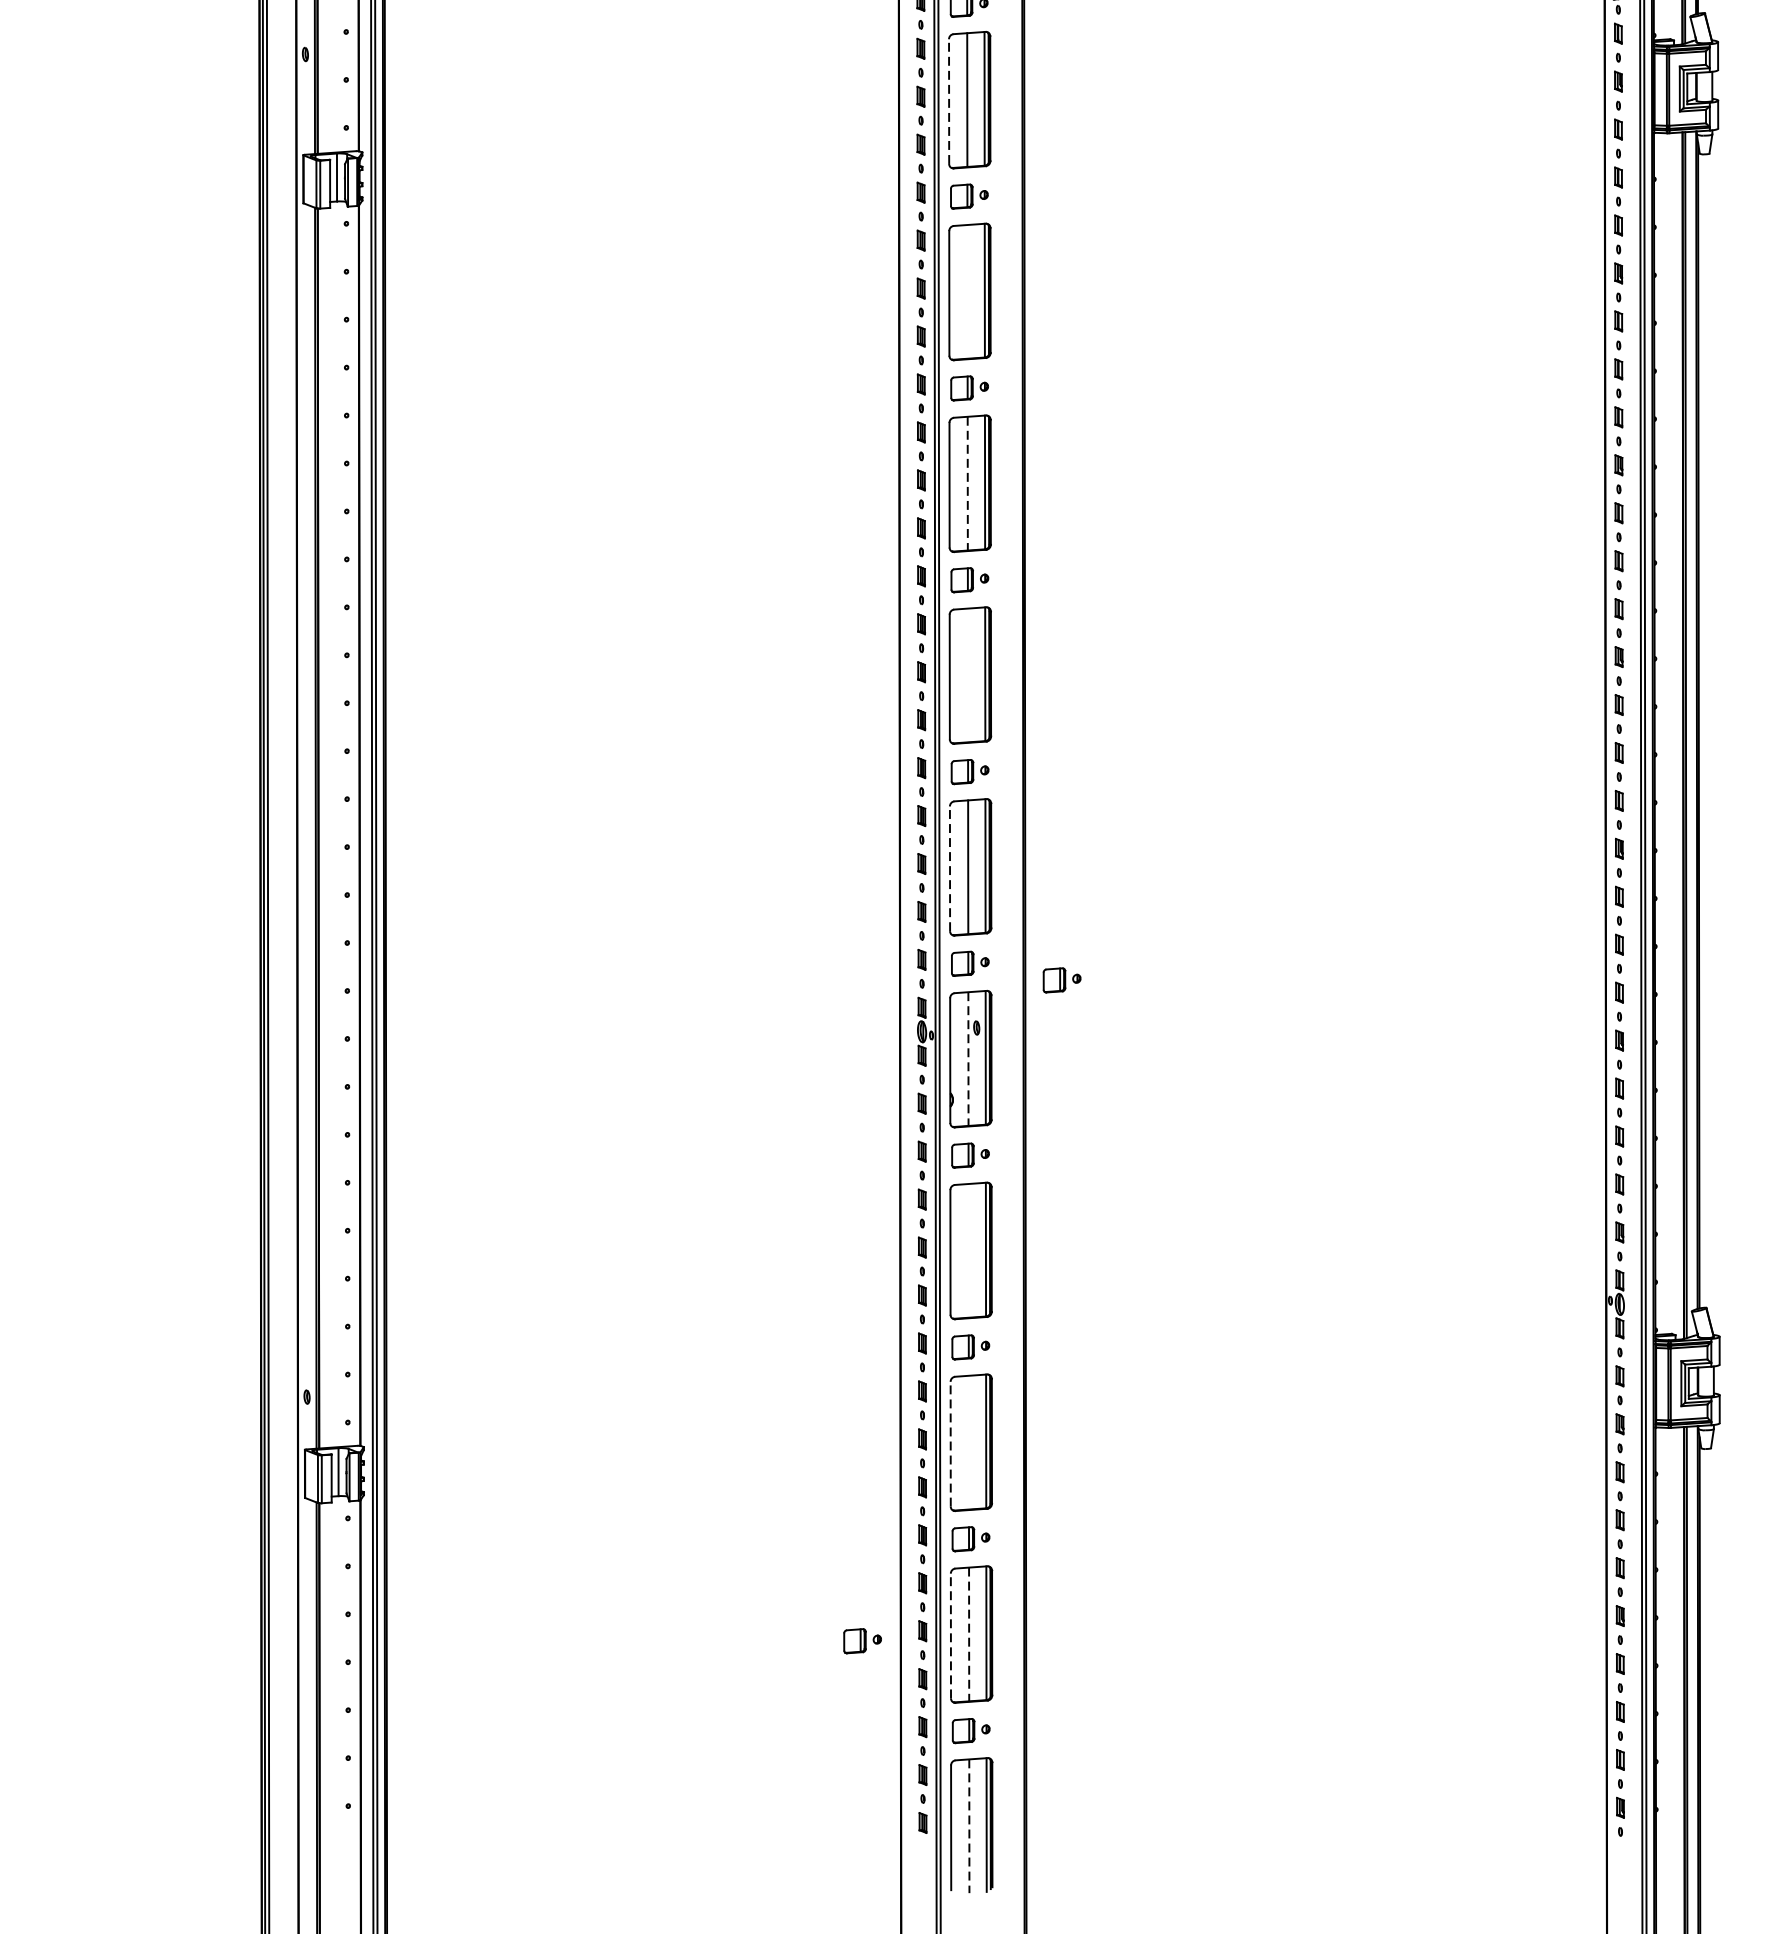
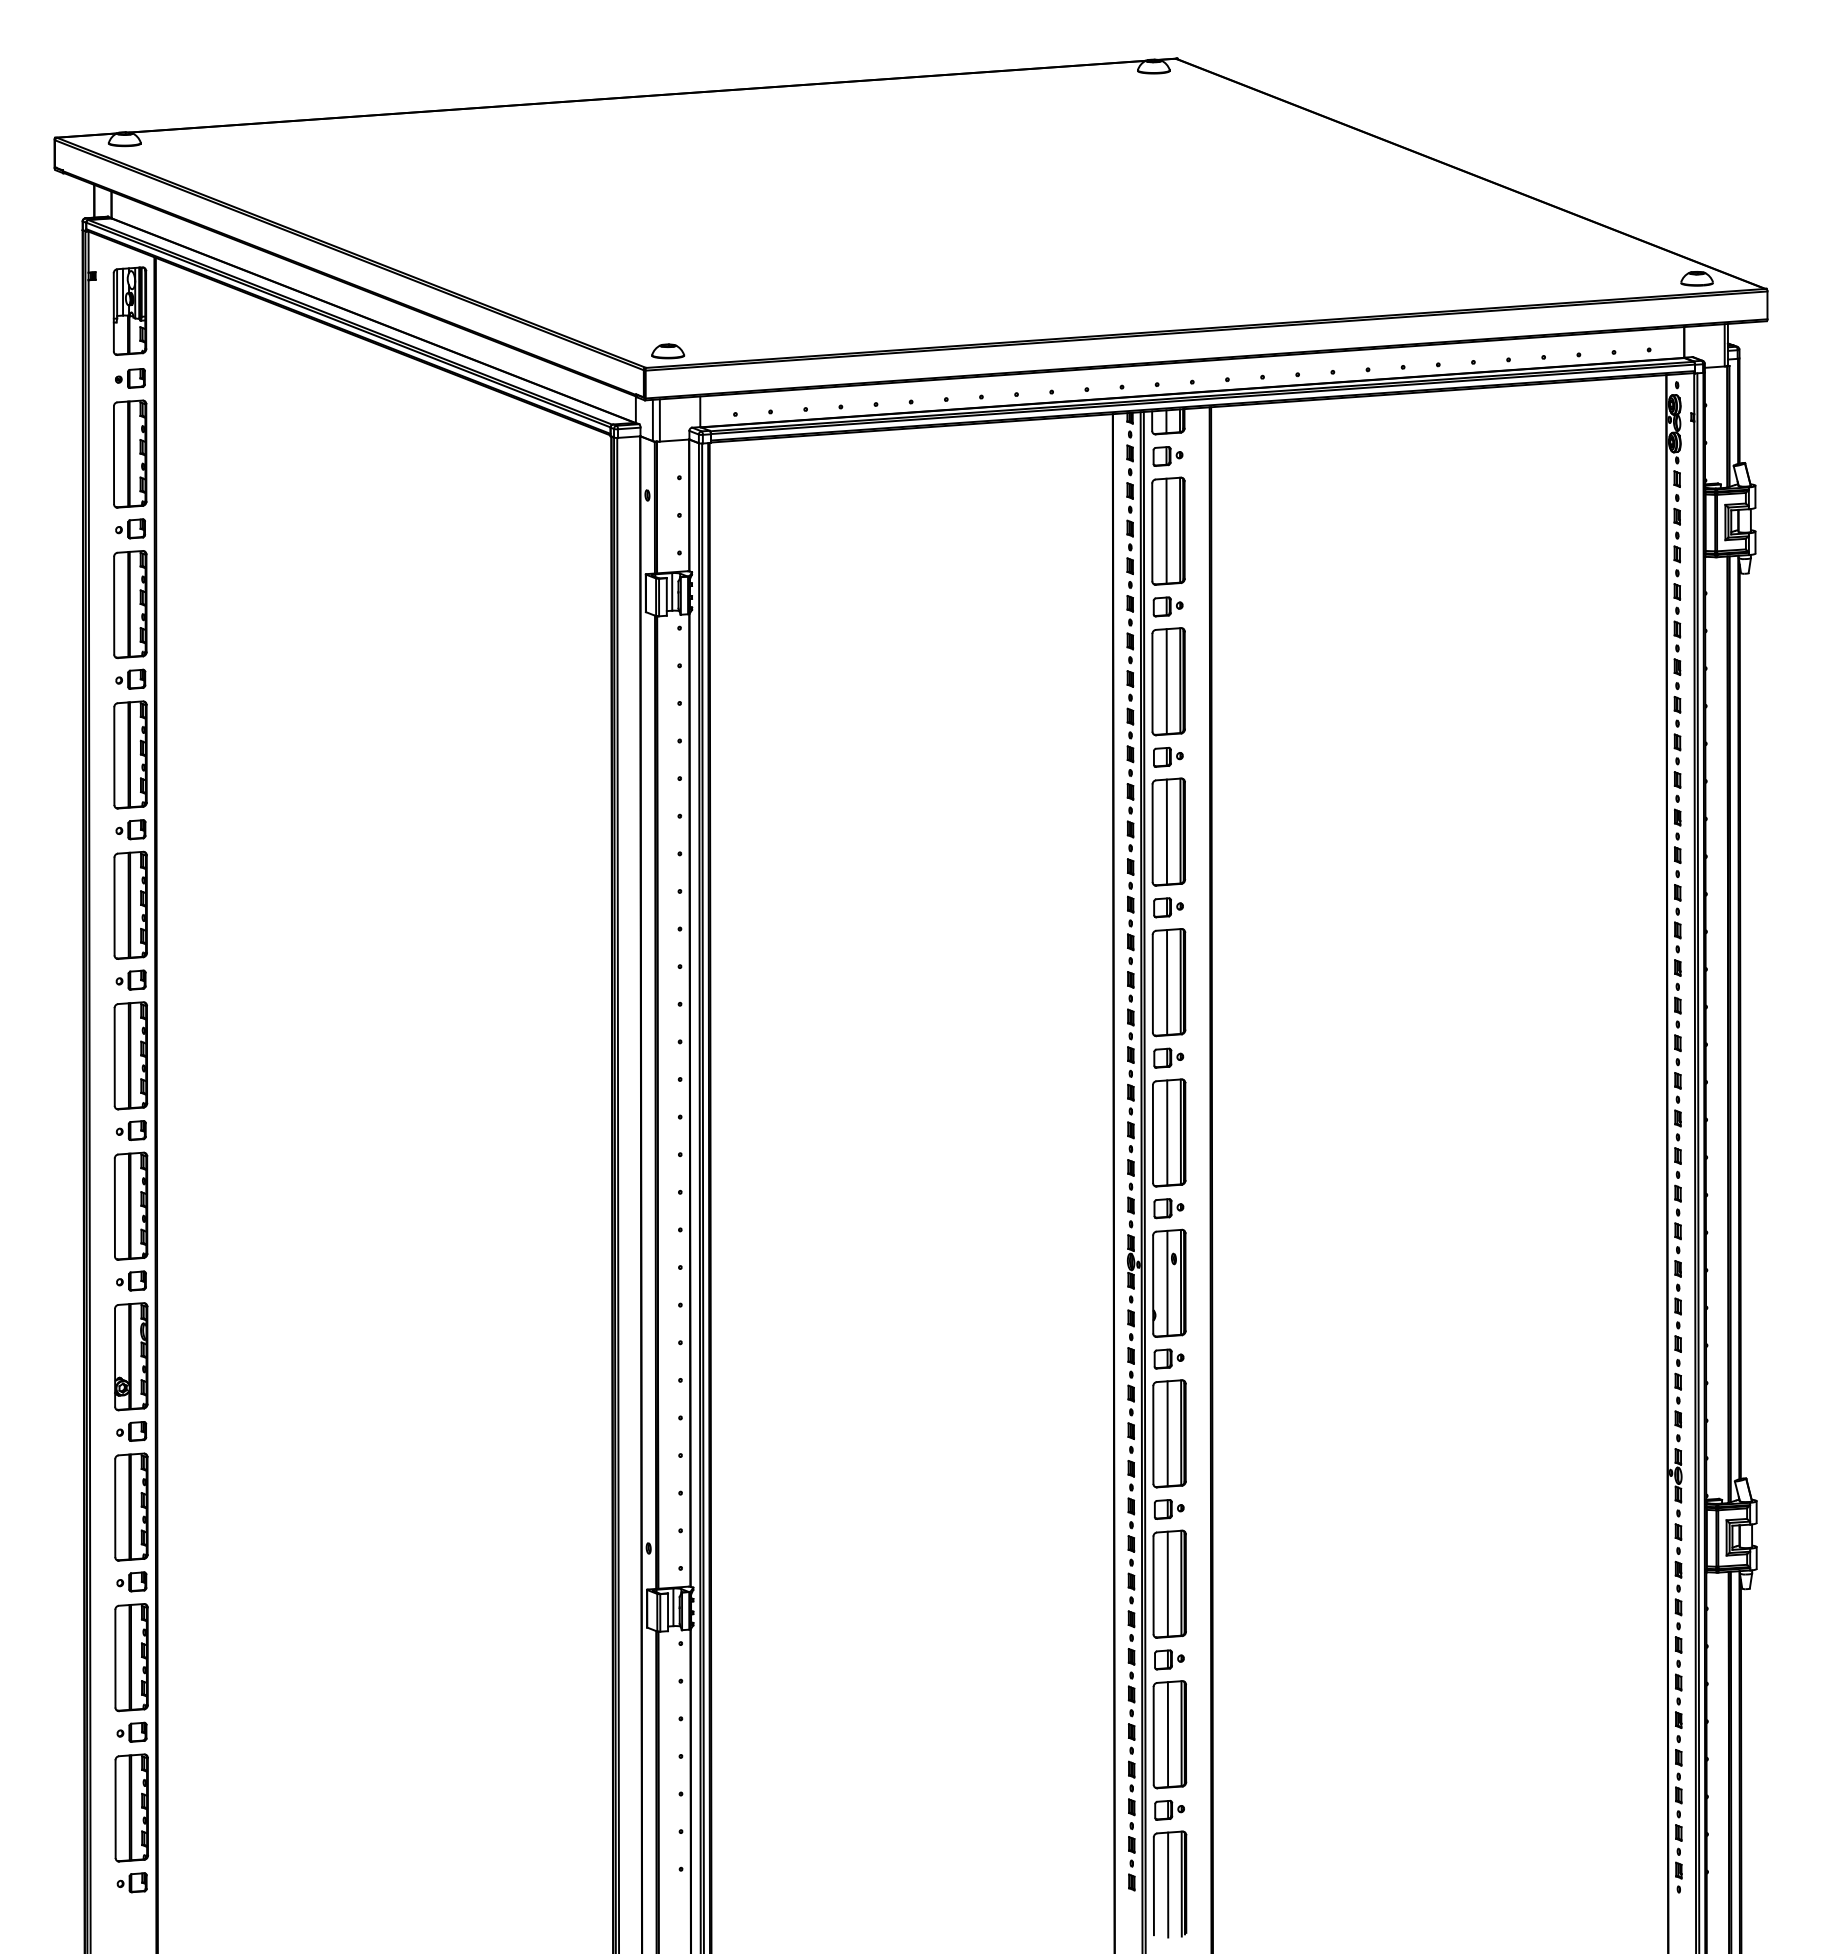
line: (949, 101) -> (1152, 532), dashed -> solid
line: (967, 291) -> (1166, 681), added
line: (967, 484) -> (1166, 832), dashed -> solid
line: (968, 675) -> (1167, 982), added
line: (950, 869) -> (1153, 1134), dashed -> solid
part: (1061, 980) -> (1240, 1221), removed
line: (968, 1059) -> (1167, 1283), dashed -> solid
line: (968, 1250) -> (1167, 1433), added
line: (968, 1441) -> (1167, 1583), added
line: (950, 1444) -> (1153, 1585), dashed -> solid
line: (950, 1635) -> (1153, 1735), dashed -> solid
line: (969, 1635) -> (1168, 1735), dashed -> solid
part: (862, 1640) -> (1084, 1739), removed
line: (969, 1826) -> (1168, 1885), dashed -> solid

